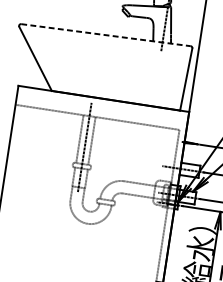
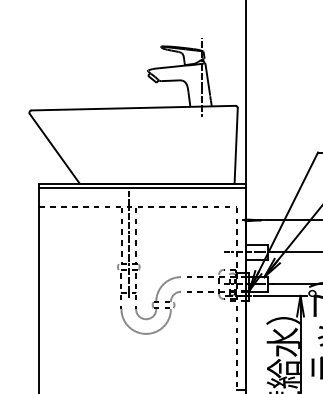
line: (105, 35) -> (133, 108), dashed -> solid
line: (103, 102) -> (142, 187), added

